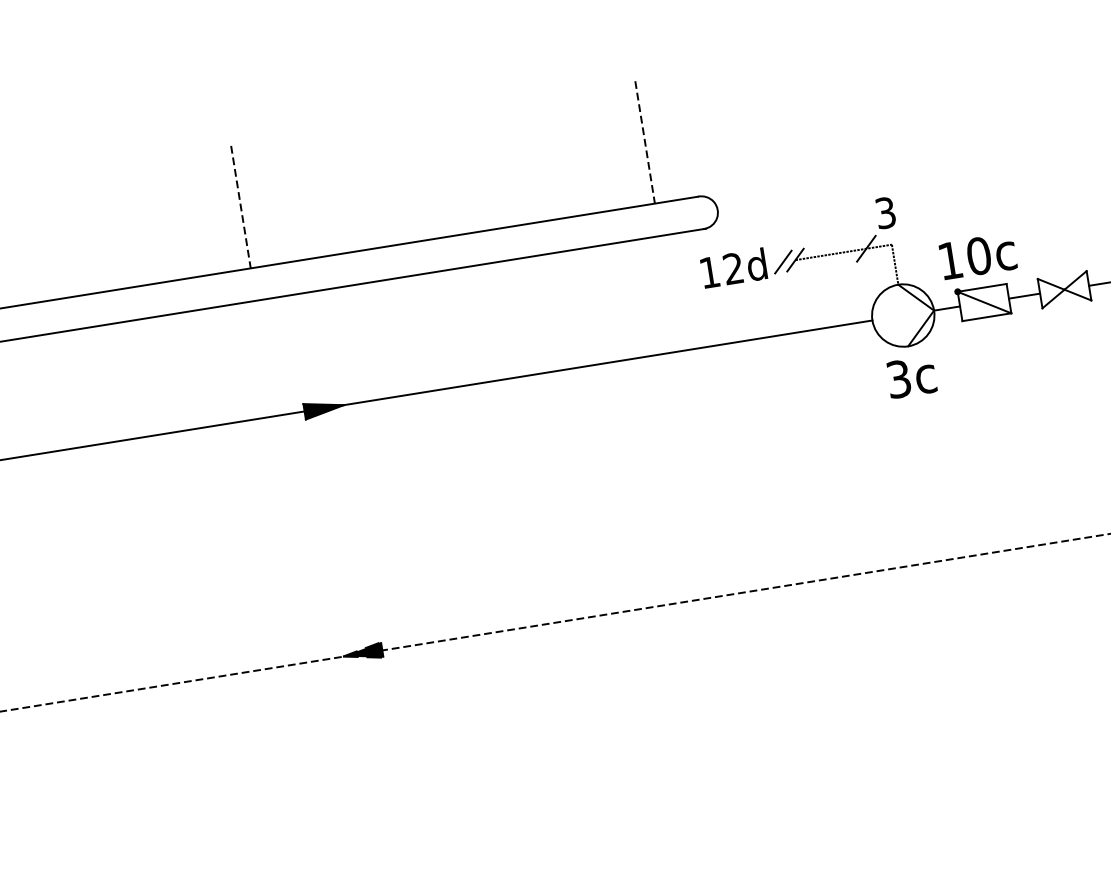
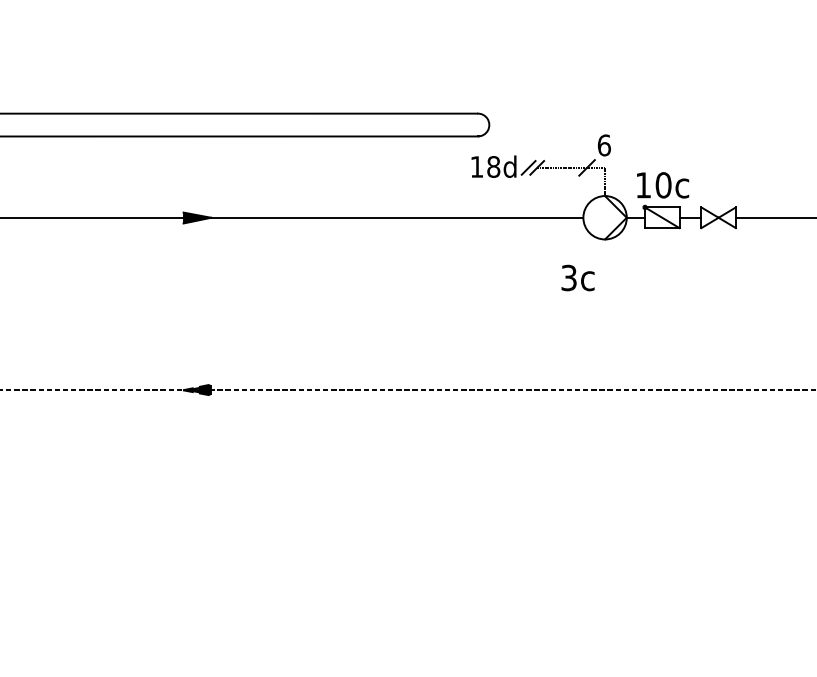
line: (644, 142) -> (446, 70), removed
line: (241, 207) -> (162, 70), removed
text: (885, 213) -> (604, 145), 3 -> 6
text: (733, 268) -> (493, 166), 12d -> 18d
text: (910, 376) -> (577, 277), moved

